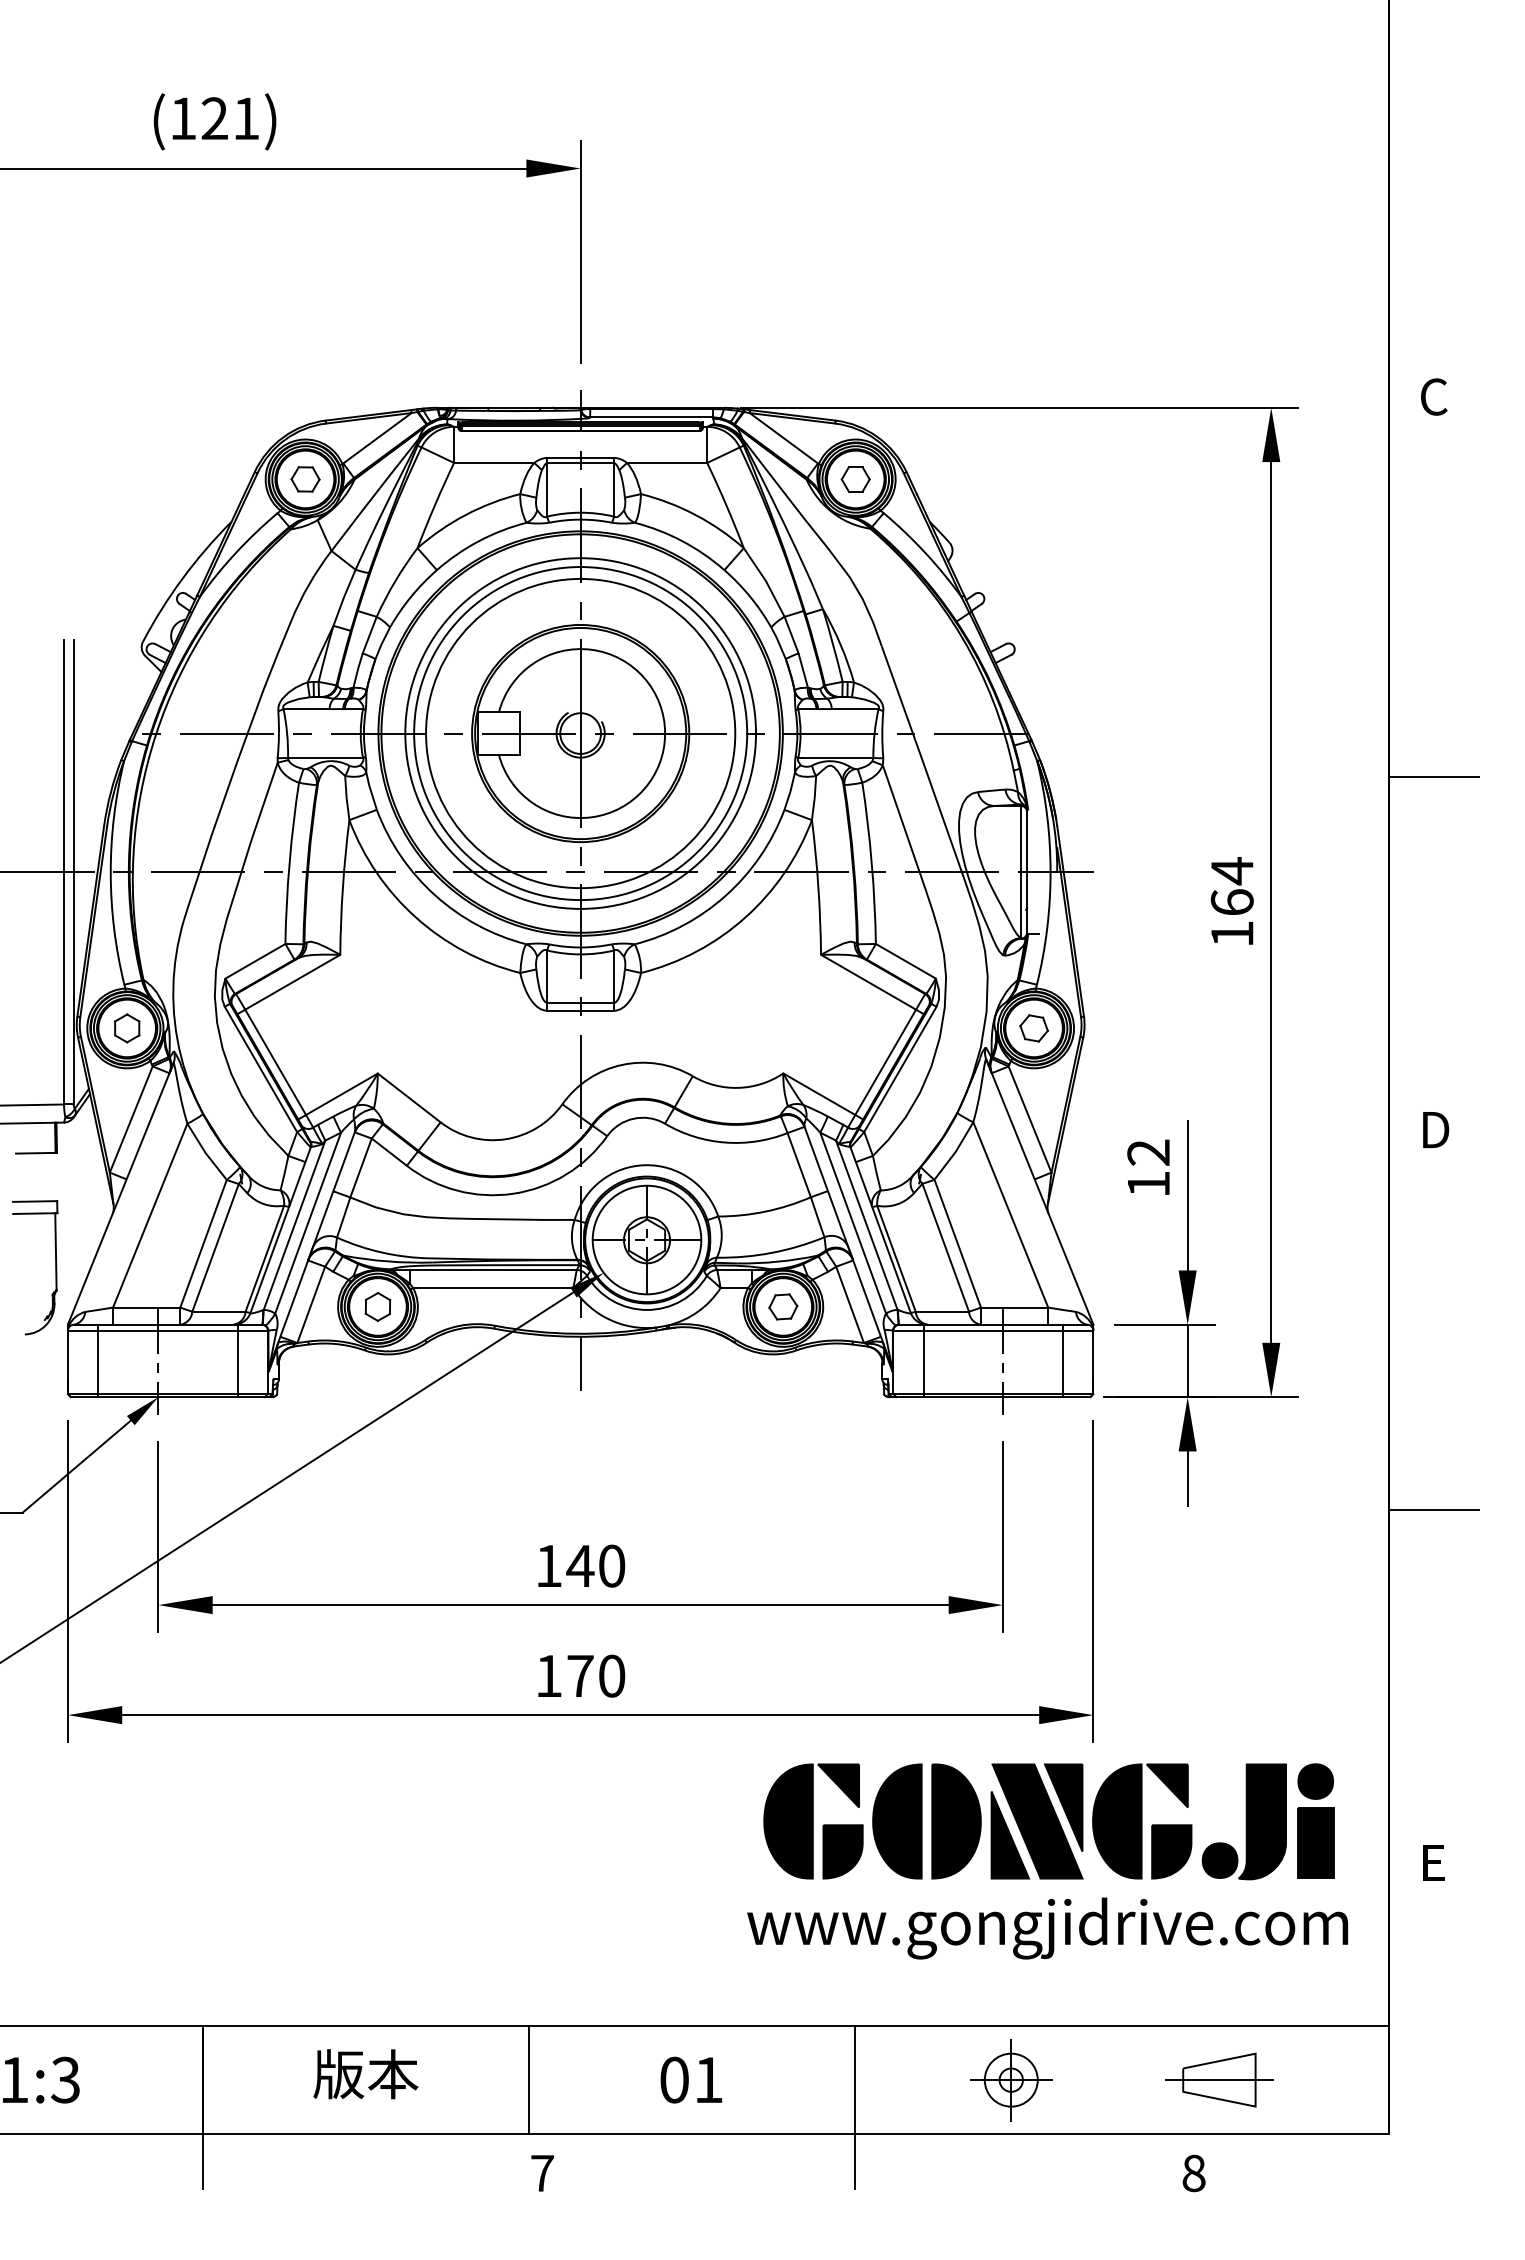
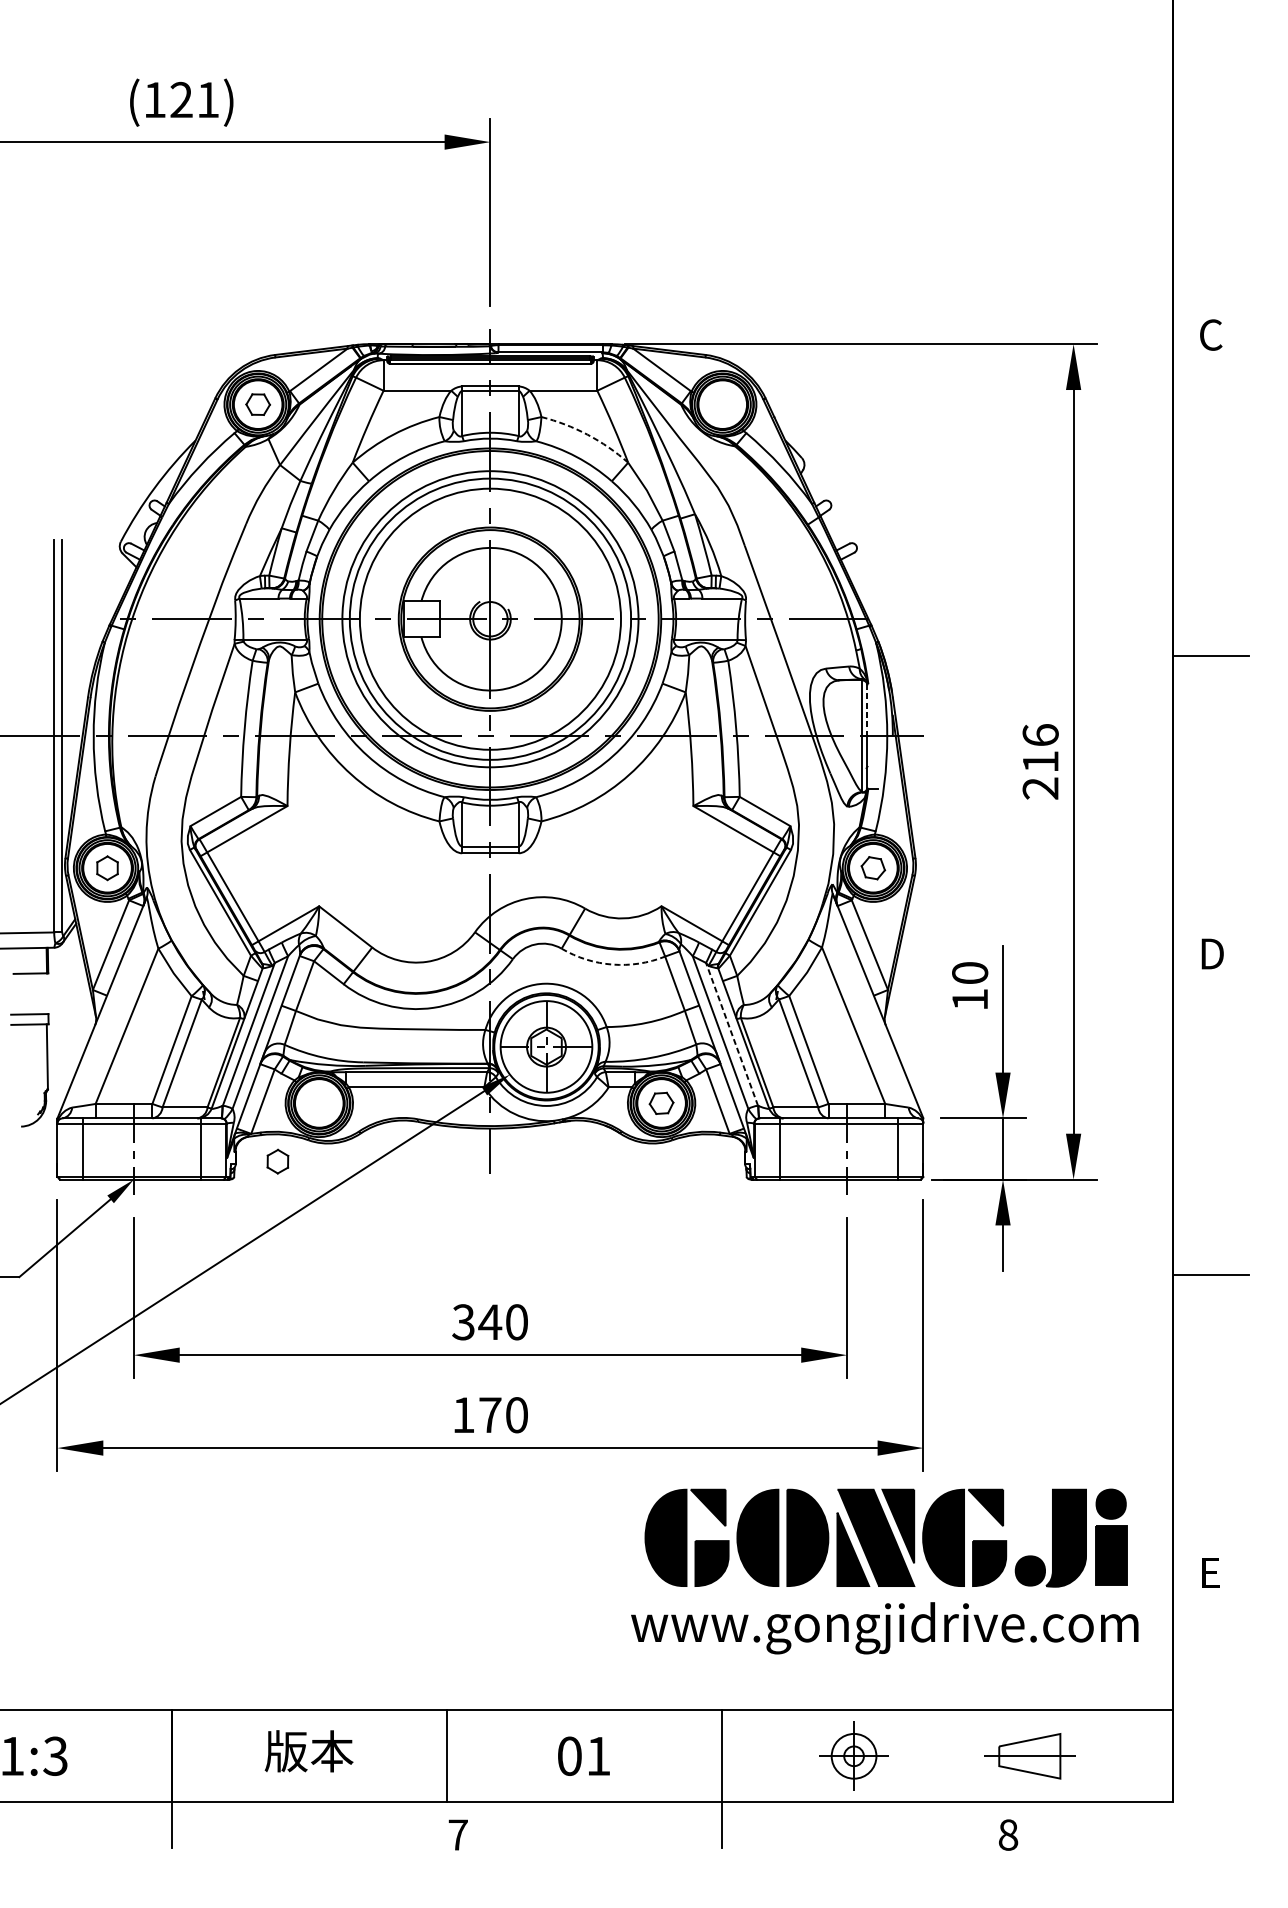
part: (855, 479) -> (722, 404), removed
arc: (695, 515) -> (587, 435), solid -> dashed
line: (1027, 841) -> (867, 710), solid -> dashed
text: (1231, 902) -> (1040, 761), 164 -> 216
arc: (725, 1142) -> (612, 964), solid -> dashed
text: (1148, 1152) -> (969, 972), 12 -> 10
line: (866, 1224) -> (731, 1033), solid -> dashed
part: (377, 1306) -> (277, 1161), moved
text: (548, 1565) -> (463, 1321), 140 -> 340

